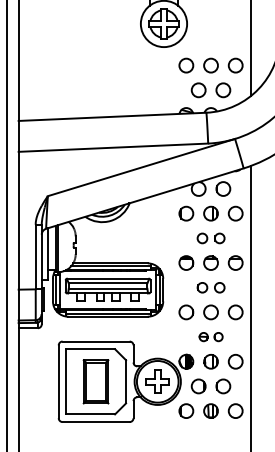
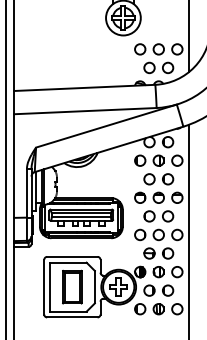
part: (210, 238) -> (158, 179), size x1.43
part: (210, 287) -> (158, 216), size x1.43
part: (210, 337) -> (158, 253), size x1.67

